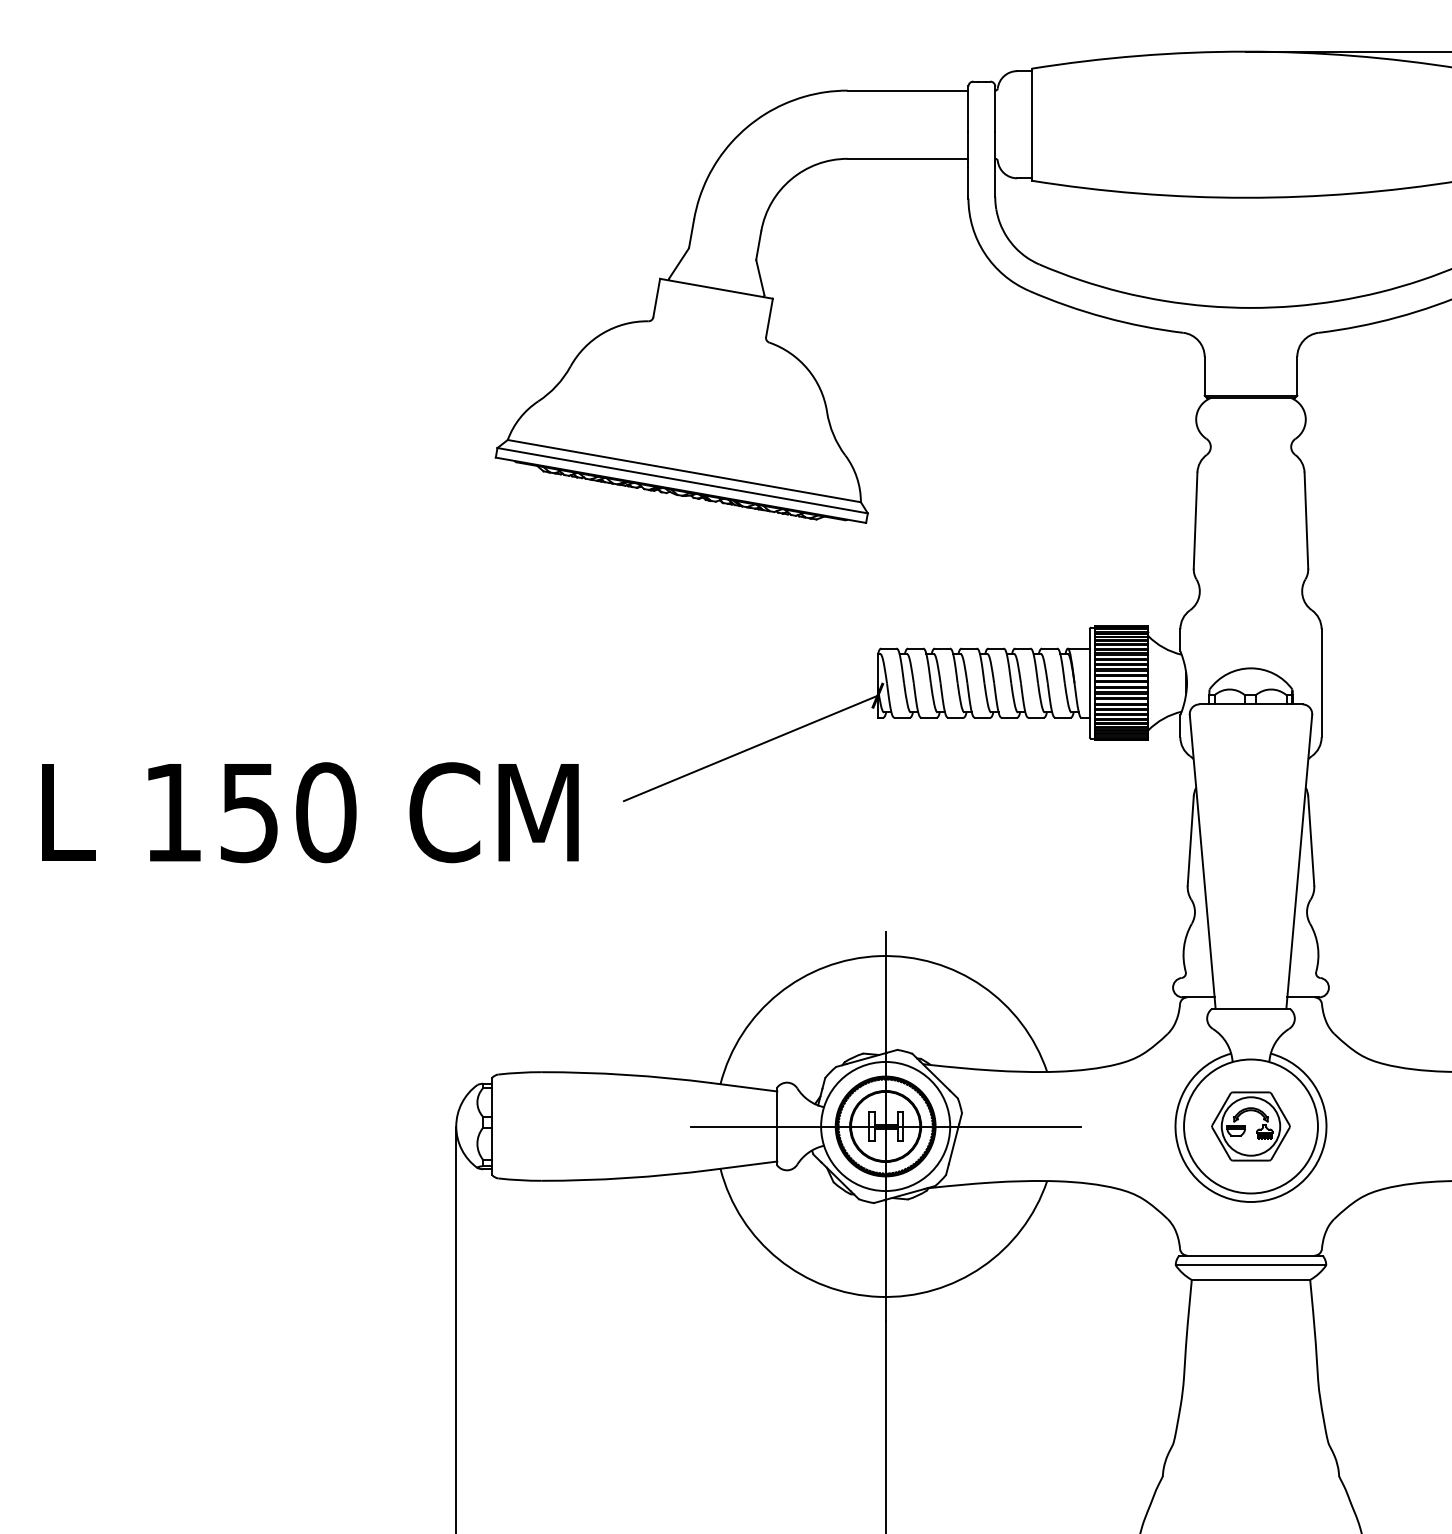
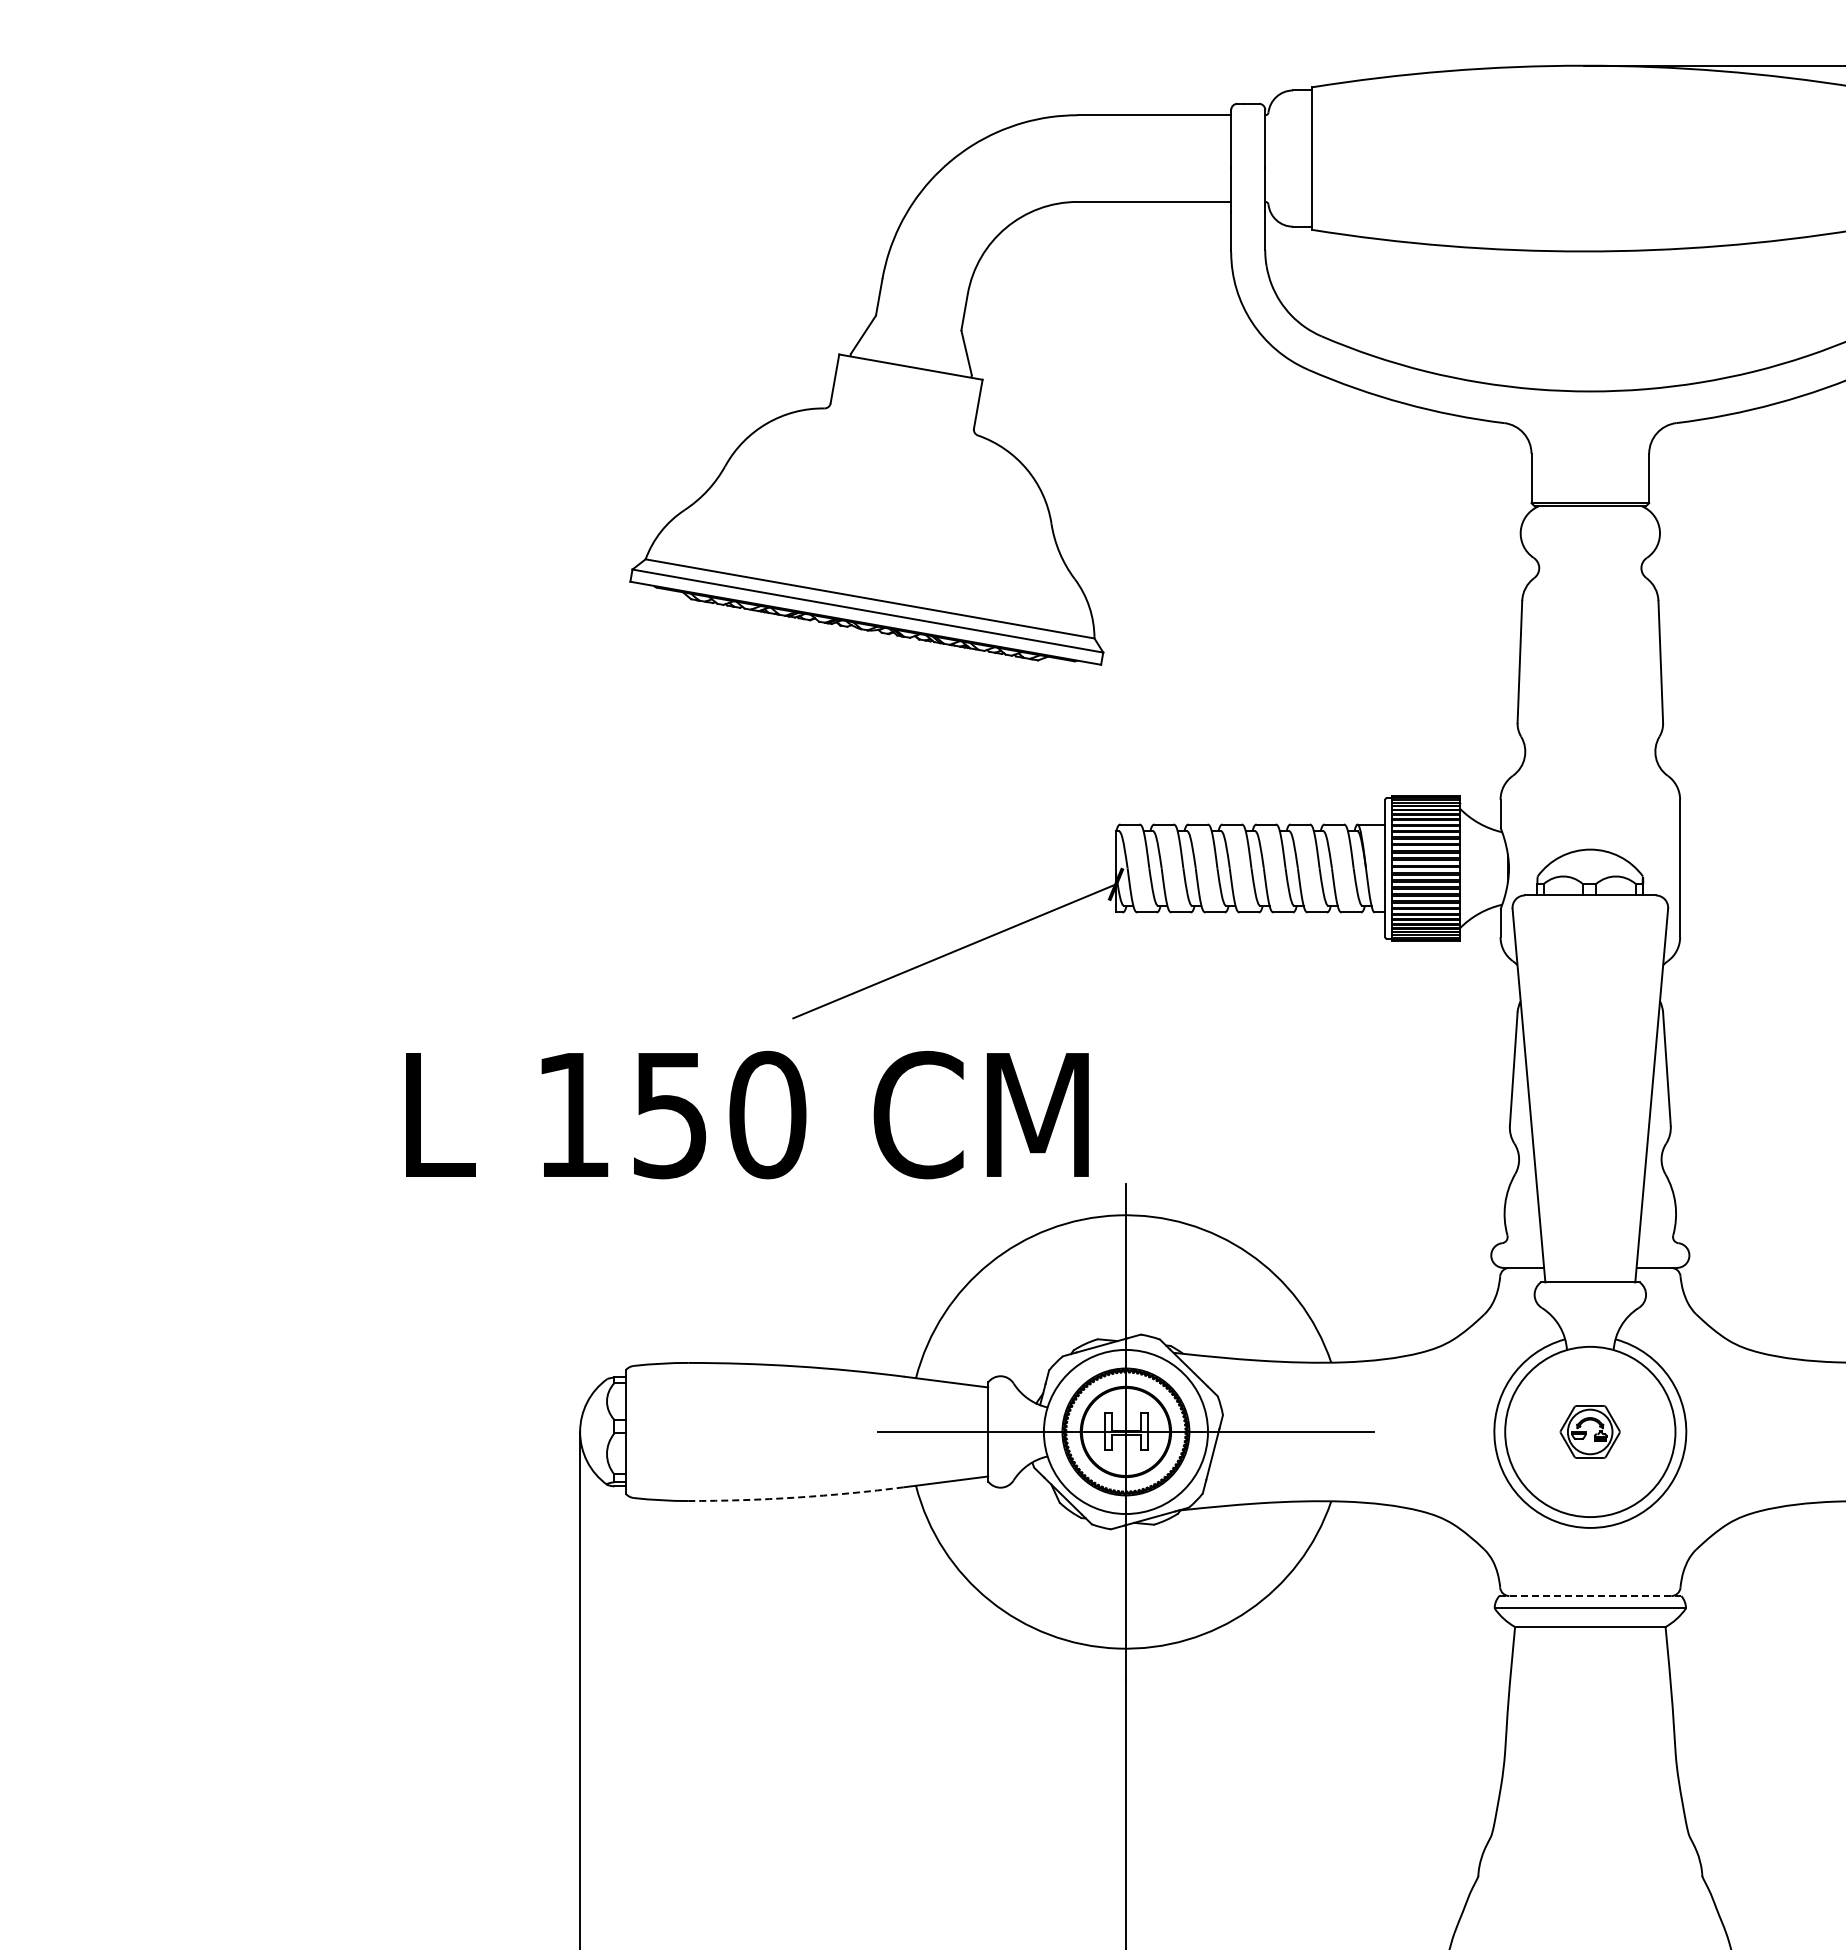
text: (310, 812) -> (747, 1114), moved
part: (1250, 1126) -> (1589, 1431), size x0.6
arc: (626, 1178) -> (796, 1497), solid -> dashed
line: (1251, 1255) -> (1590, 1596), solid -> dashed

